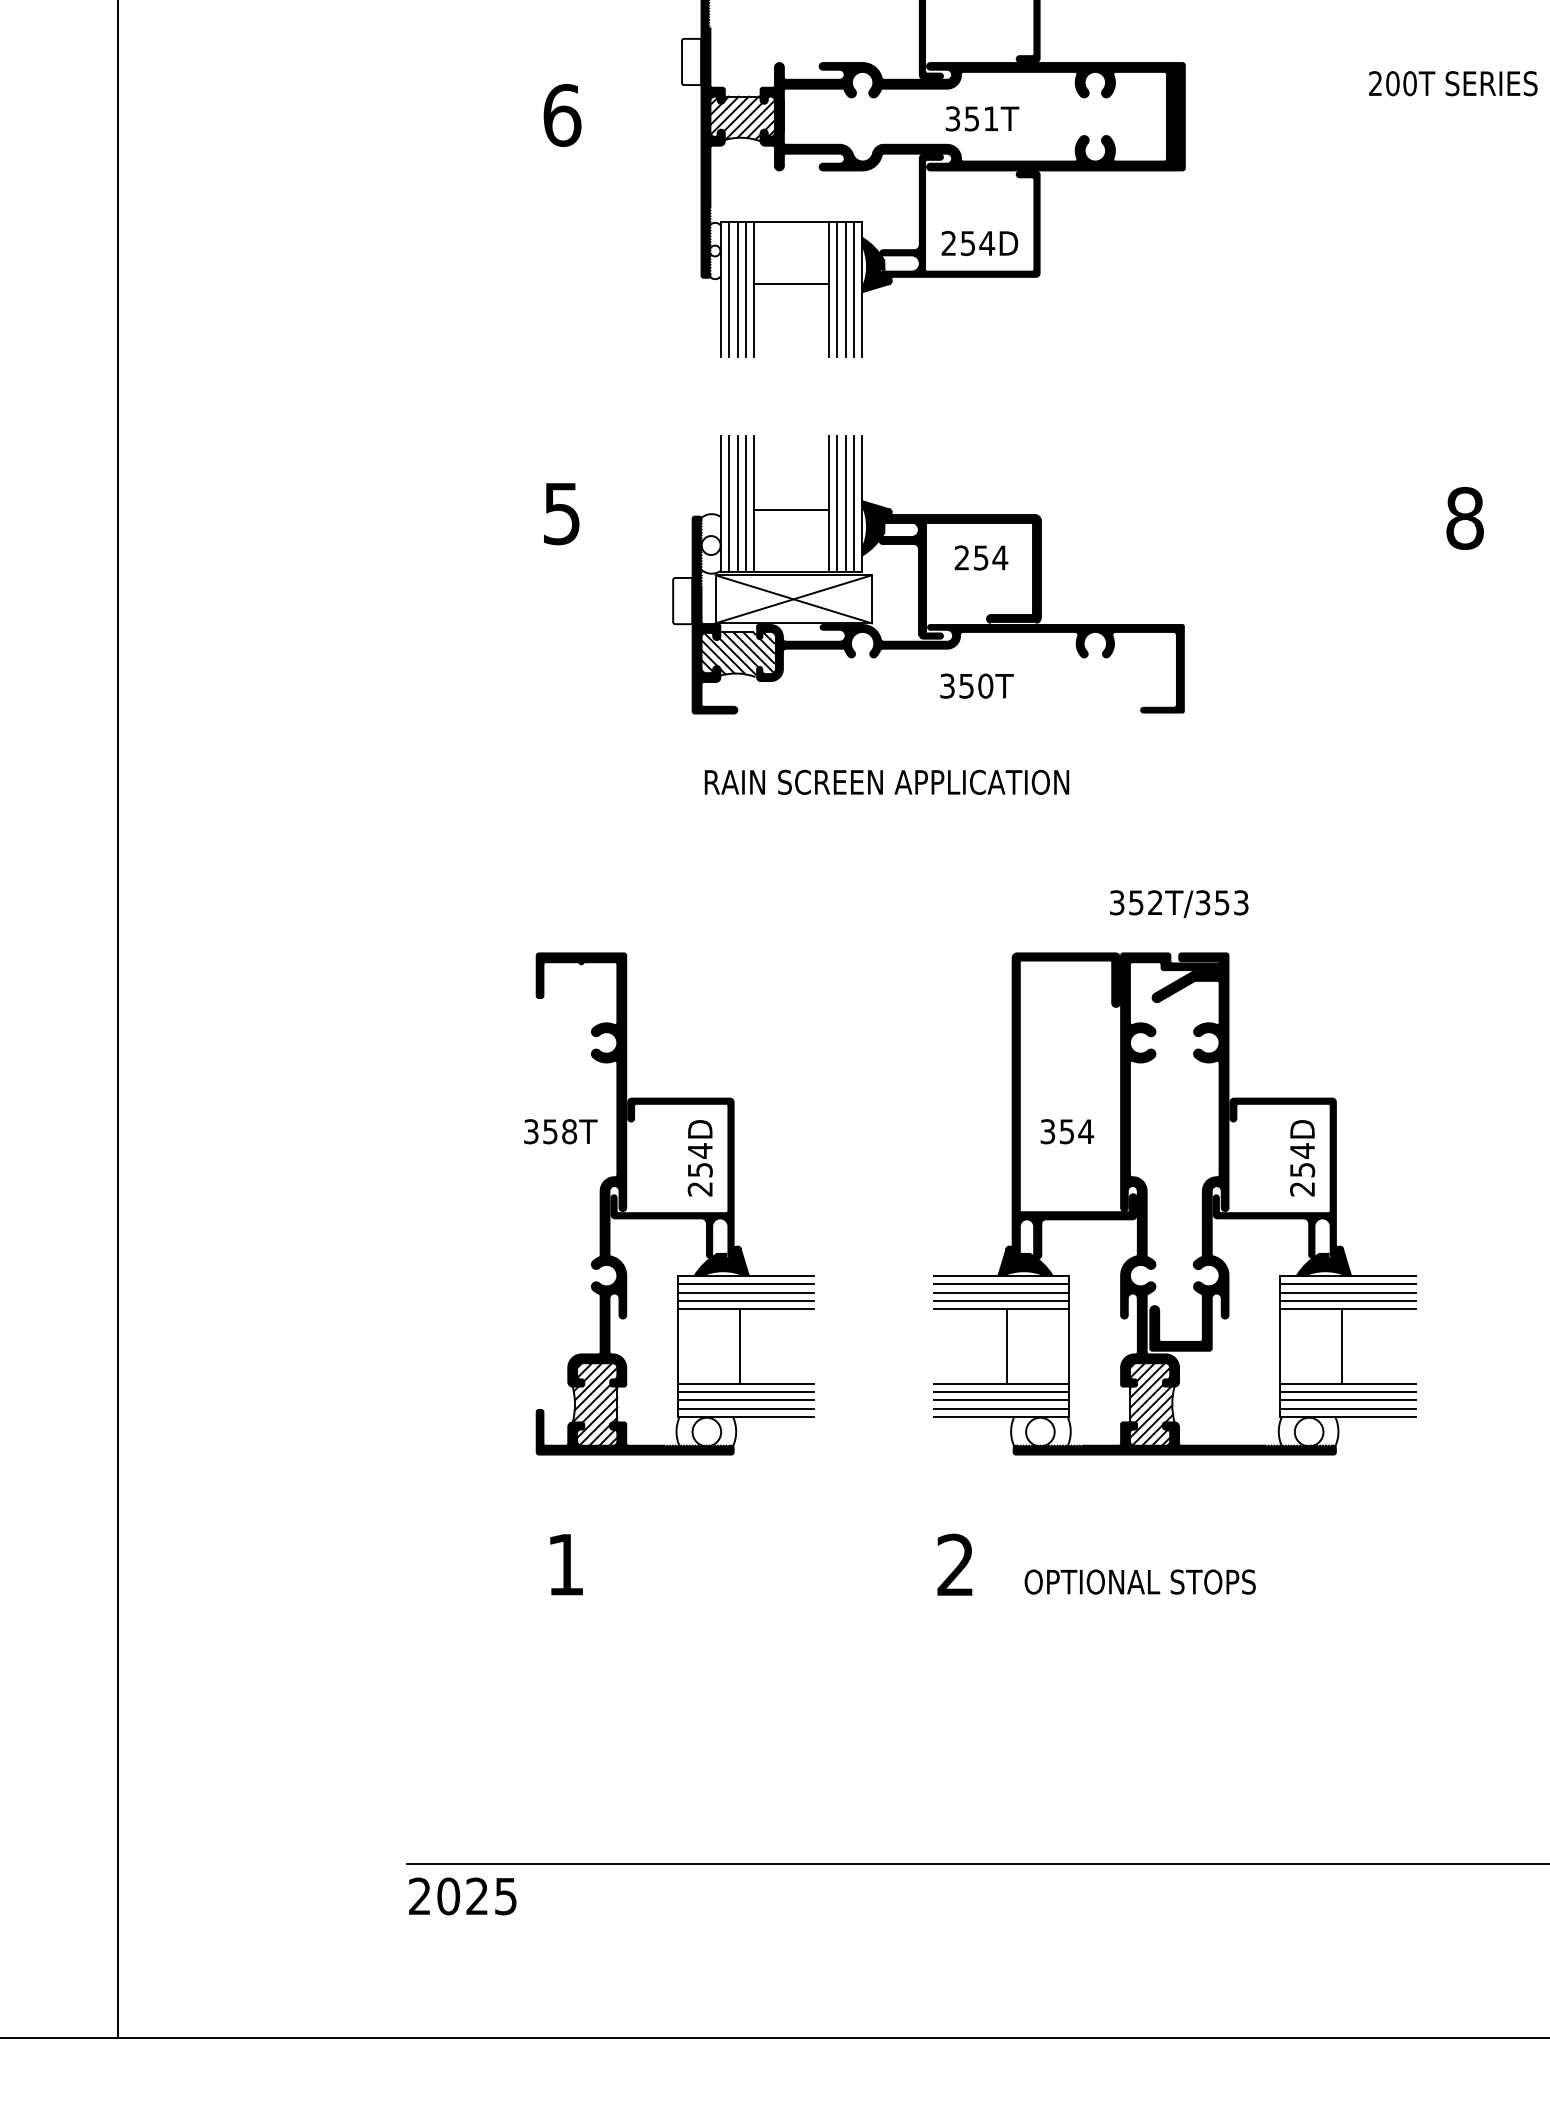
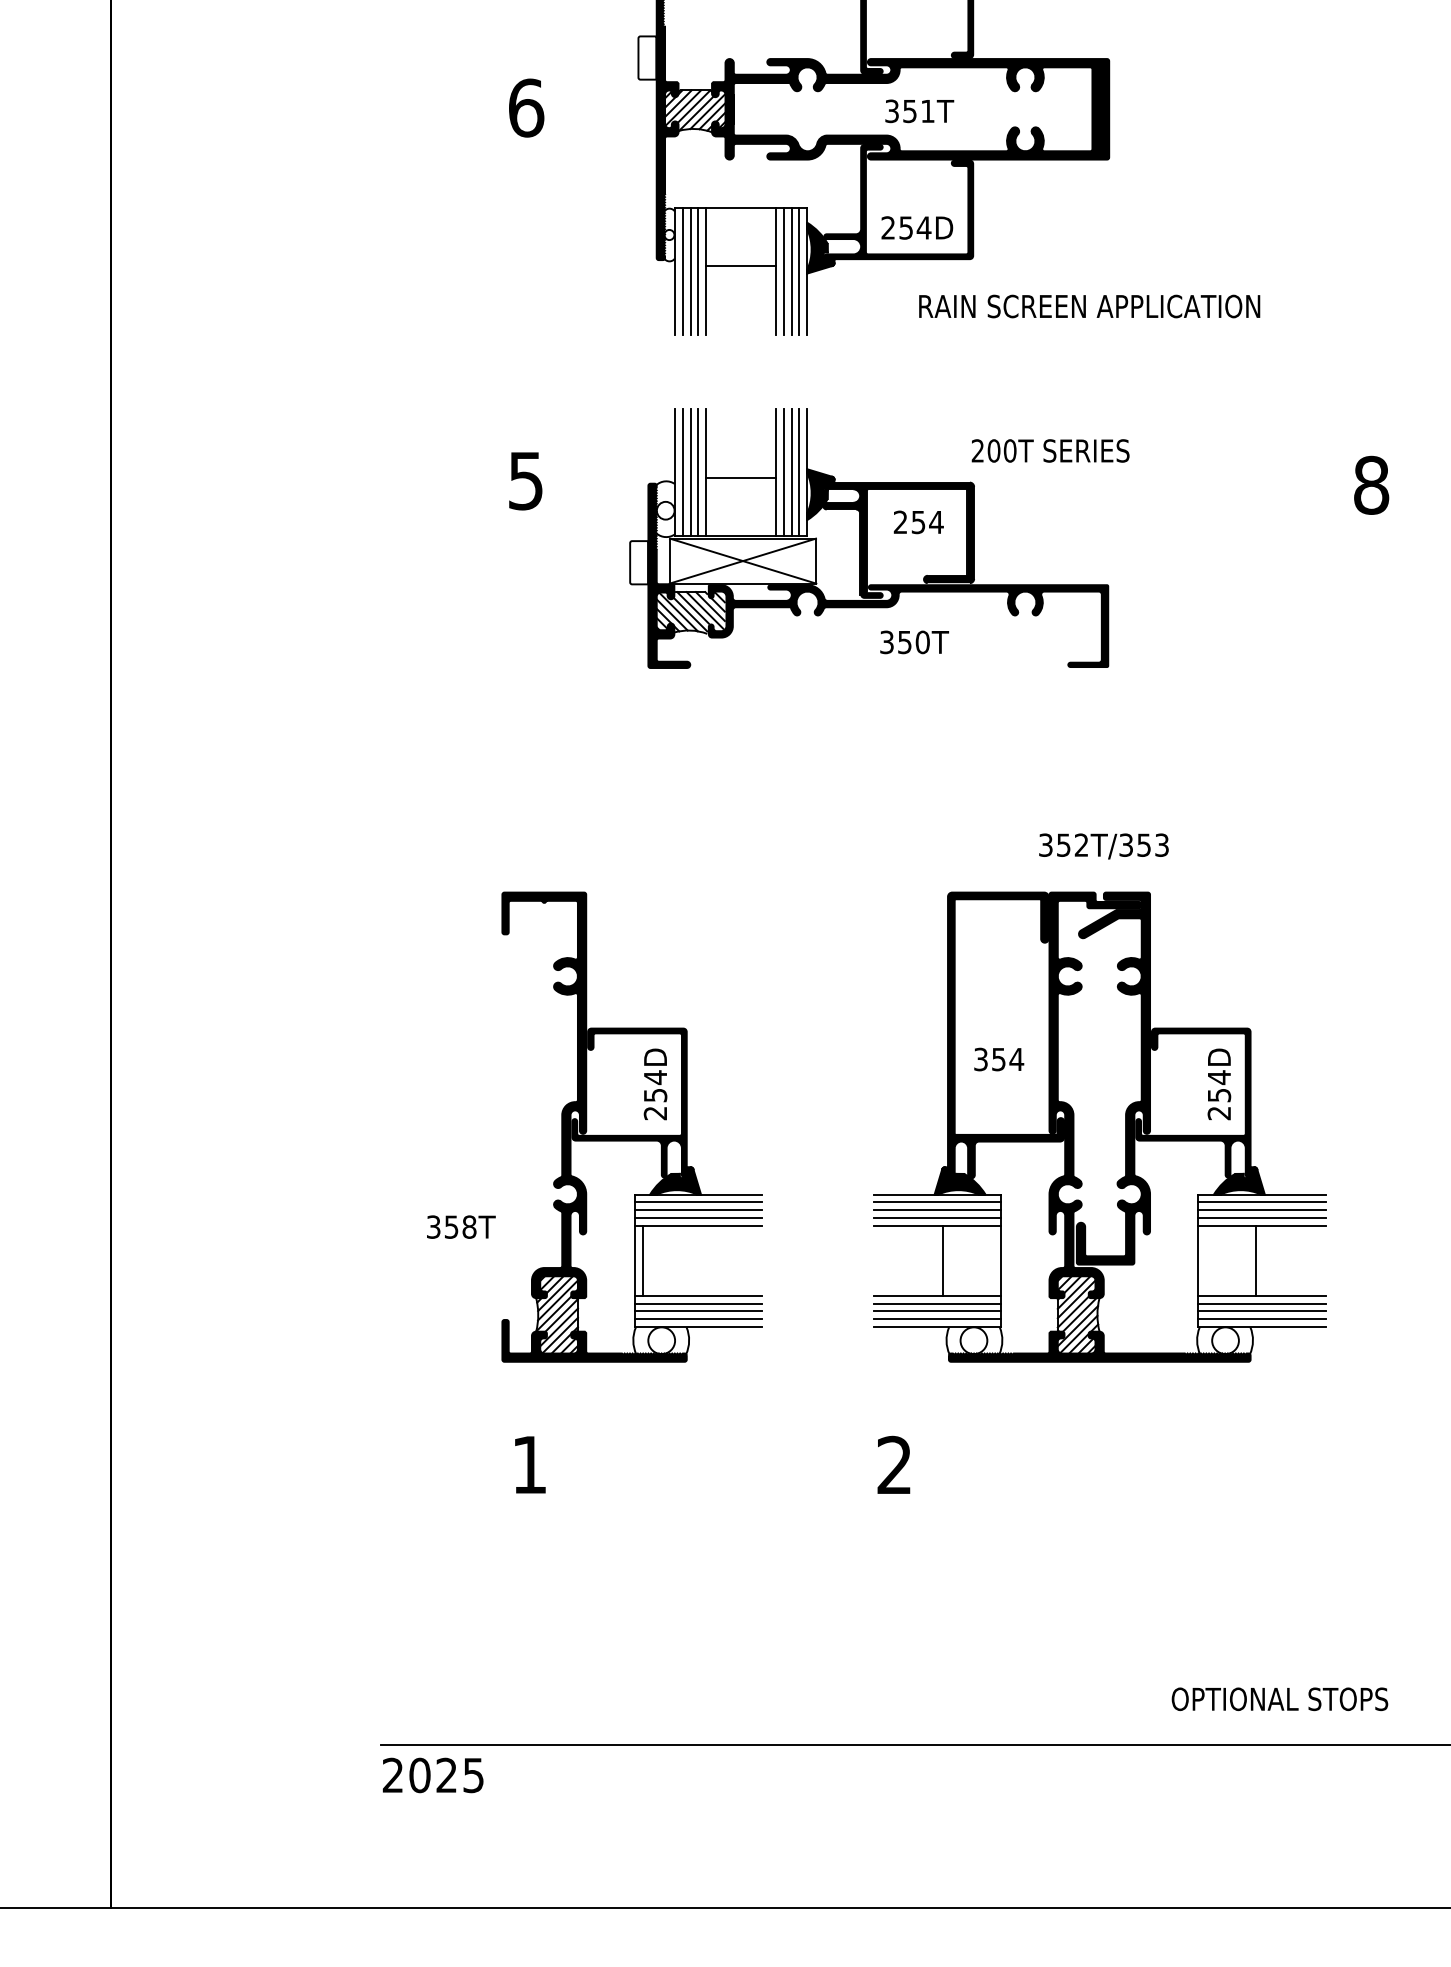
text: (1453, 83) -> (1050, 450), moved
text: (886, 781) -> (1089, 305), moved
text: (560, 1131) -> (461, 1226), moved
line: (739, 1346) -> (642, 1260), moved
text: (1139, 1581) -> (1279, 1698), moved

